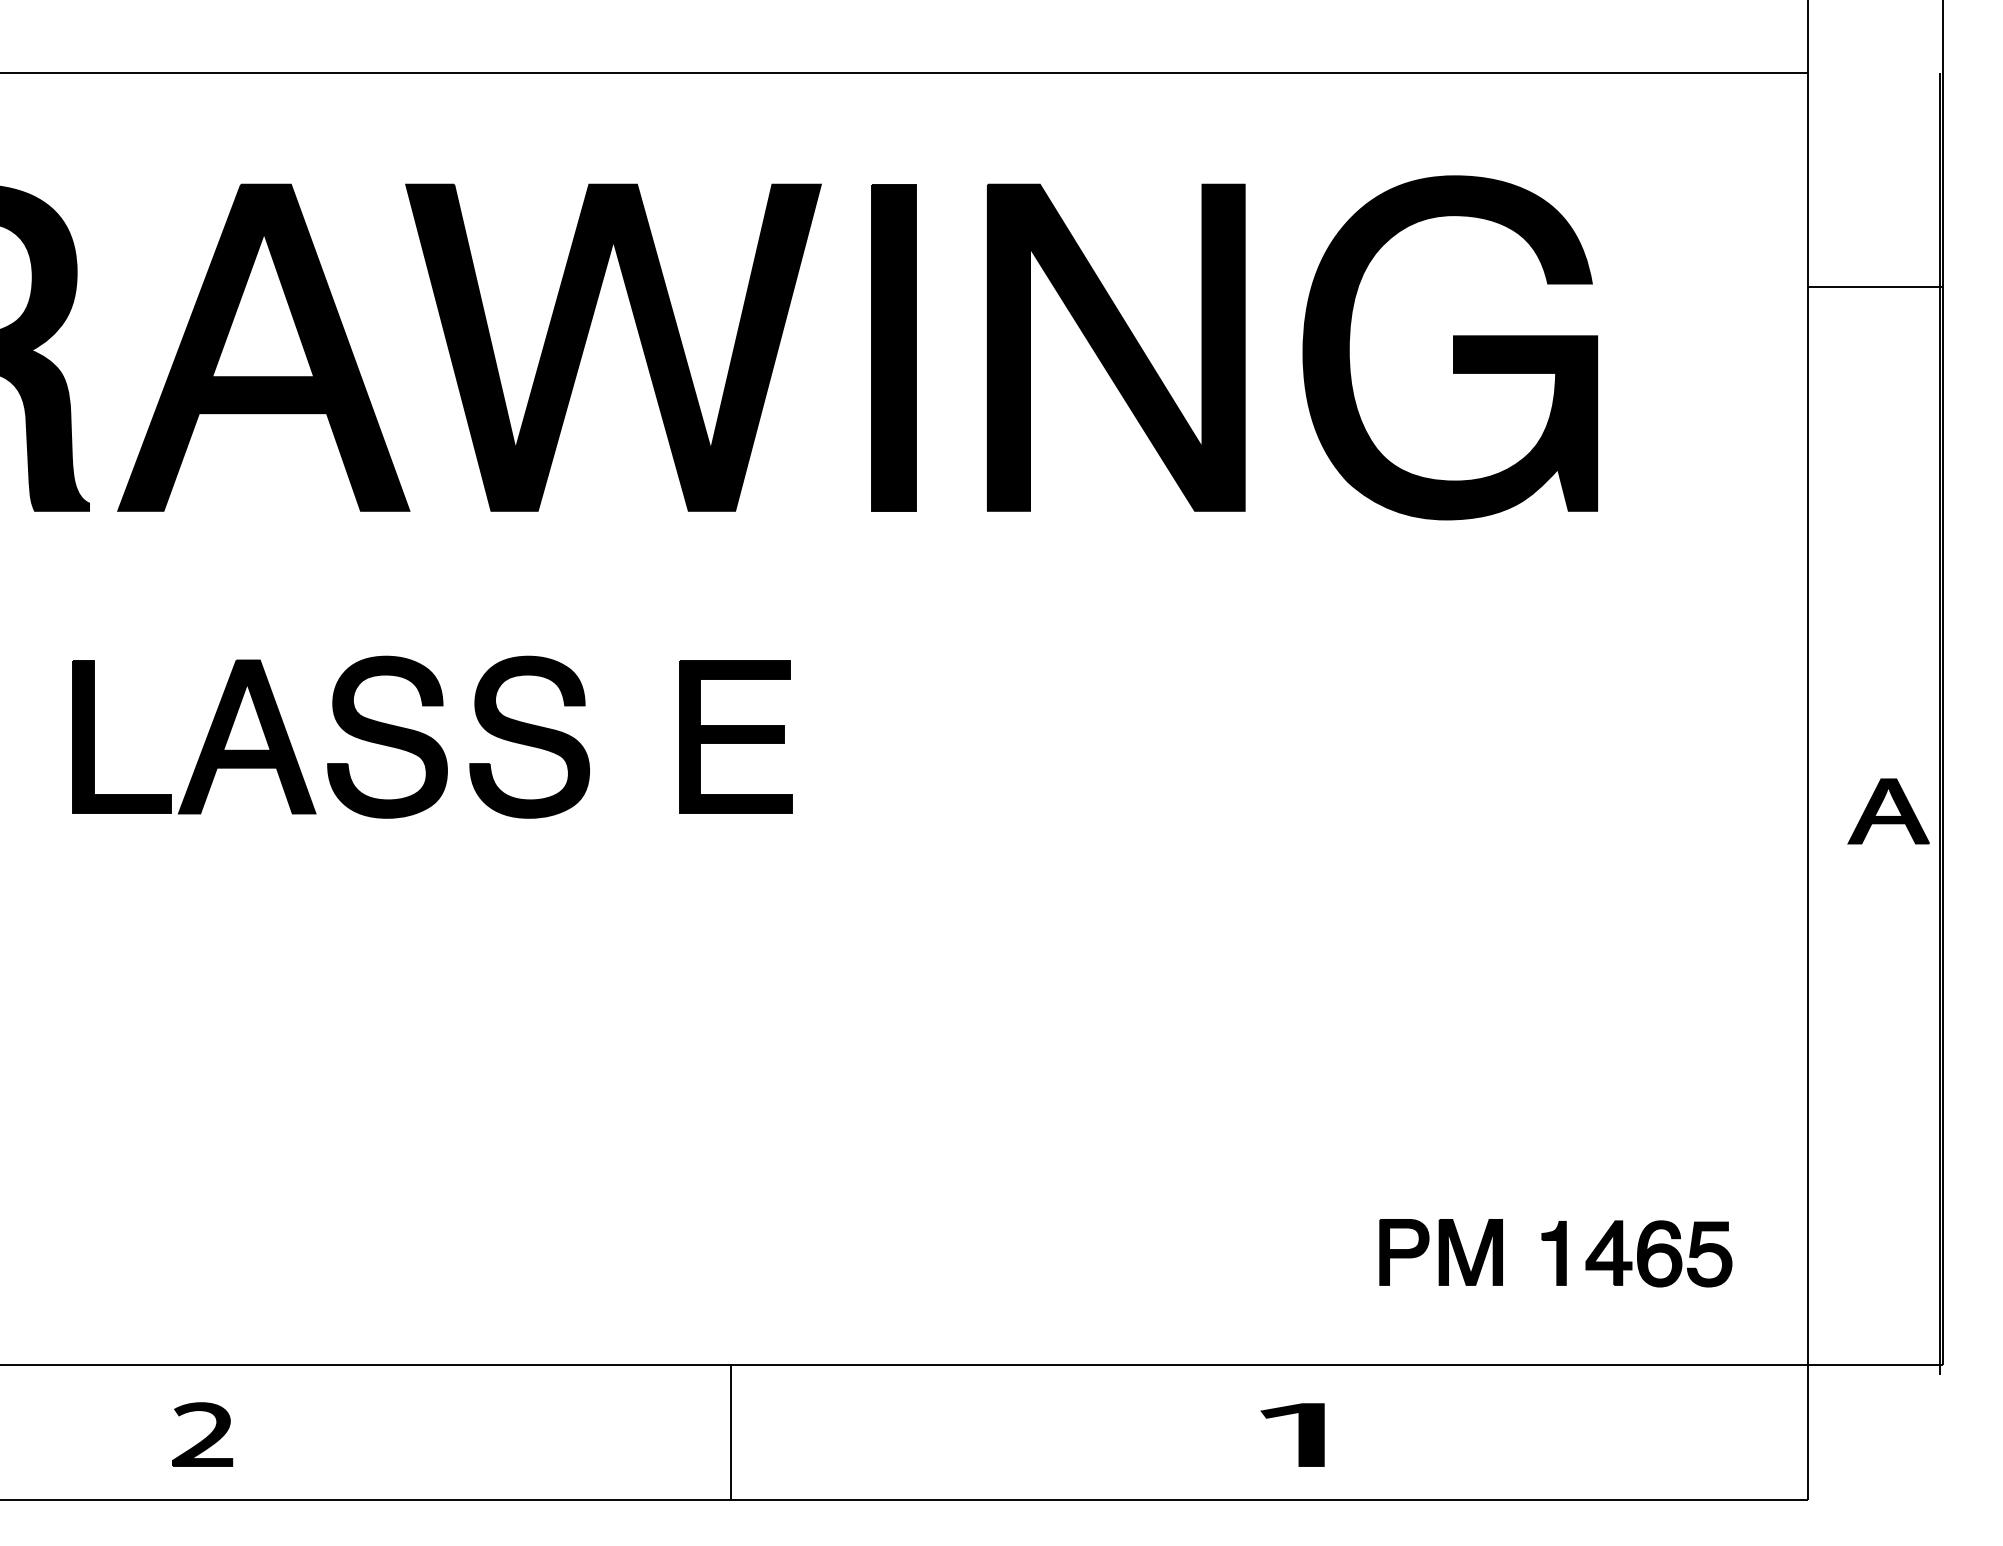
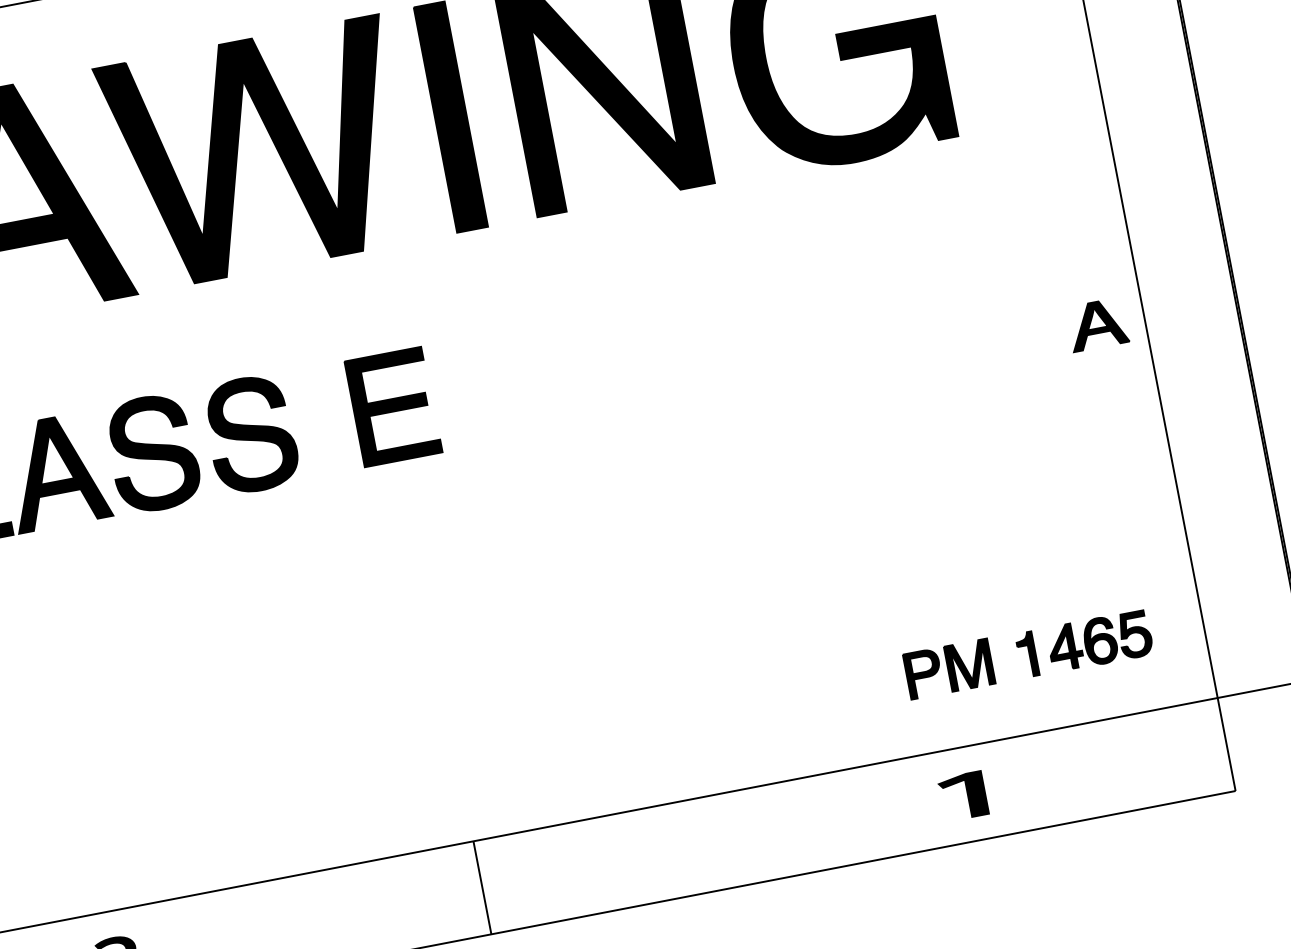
part: (1888, 811) -> (1097, 324), moved
part: (1292, 1434) -> (963, 796), moved

